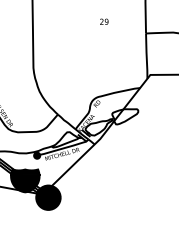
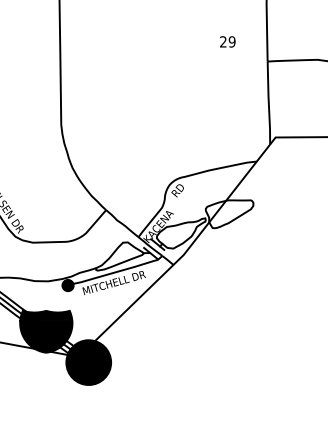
text: (104, 21) -> (228, 41), moved

